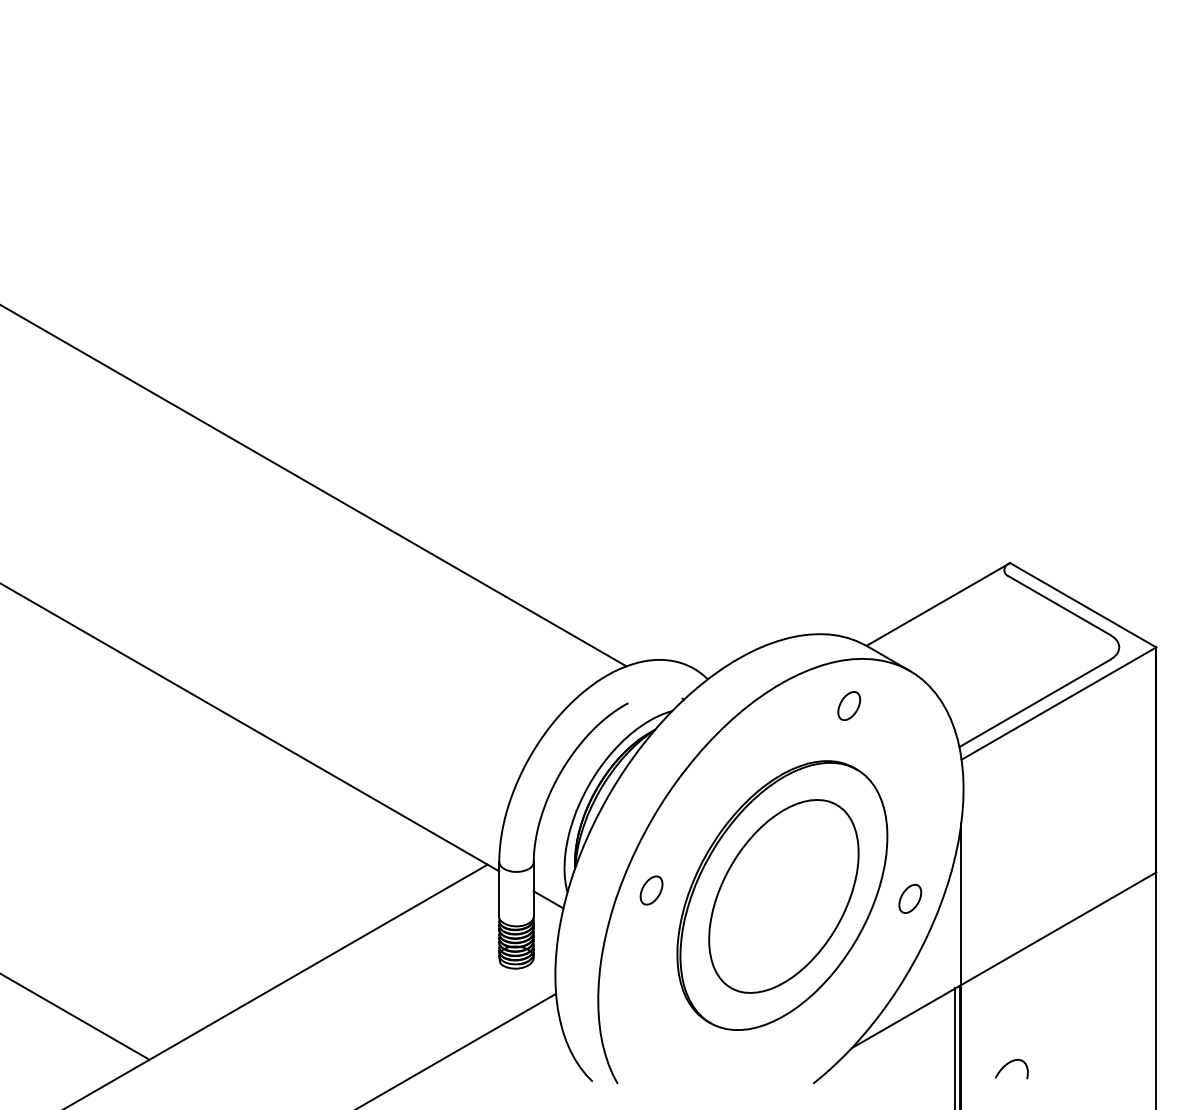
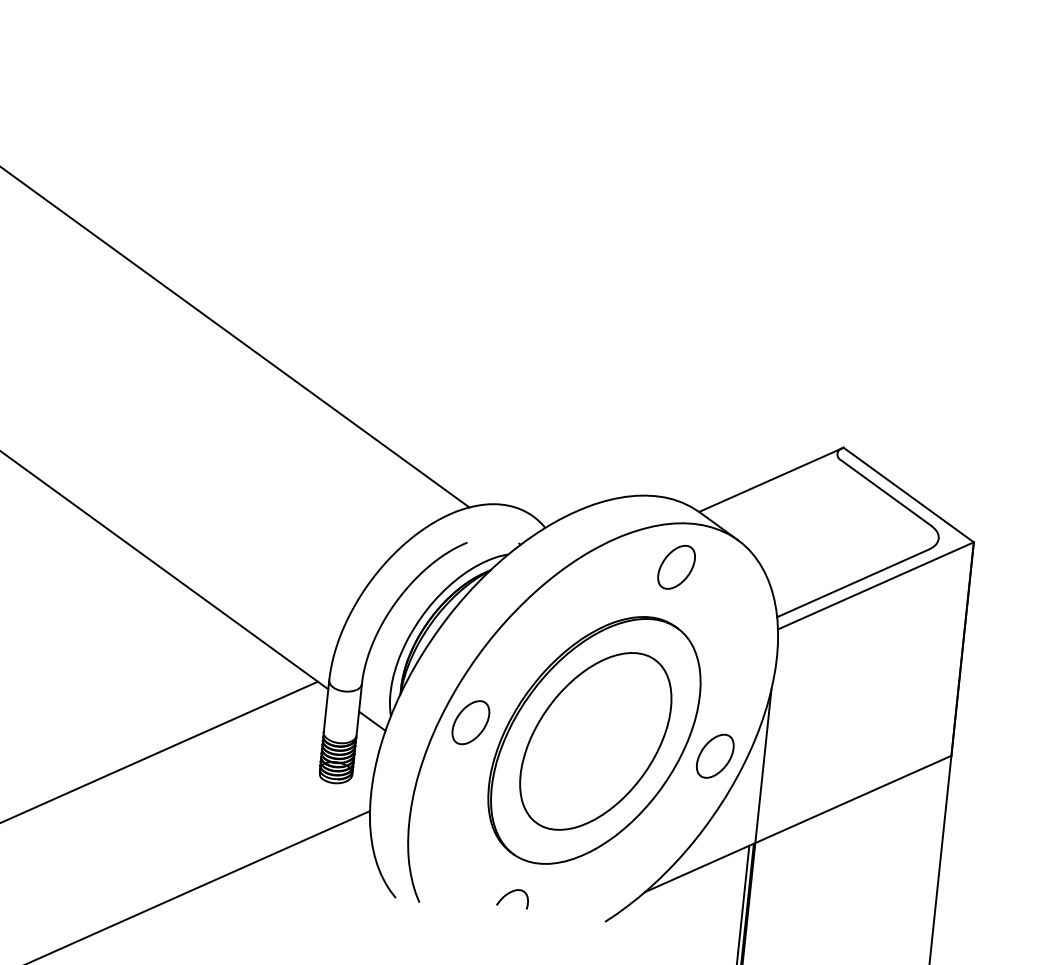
part: (849, 705) -> (677, 566), size x1.67
part: (651, 890) -> (470, 722), size x1.67
part: (910, 898) -> (715, 755), size x1.67
curve: (1008, 1064) -> (510, 893), moved

